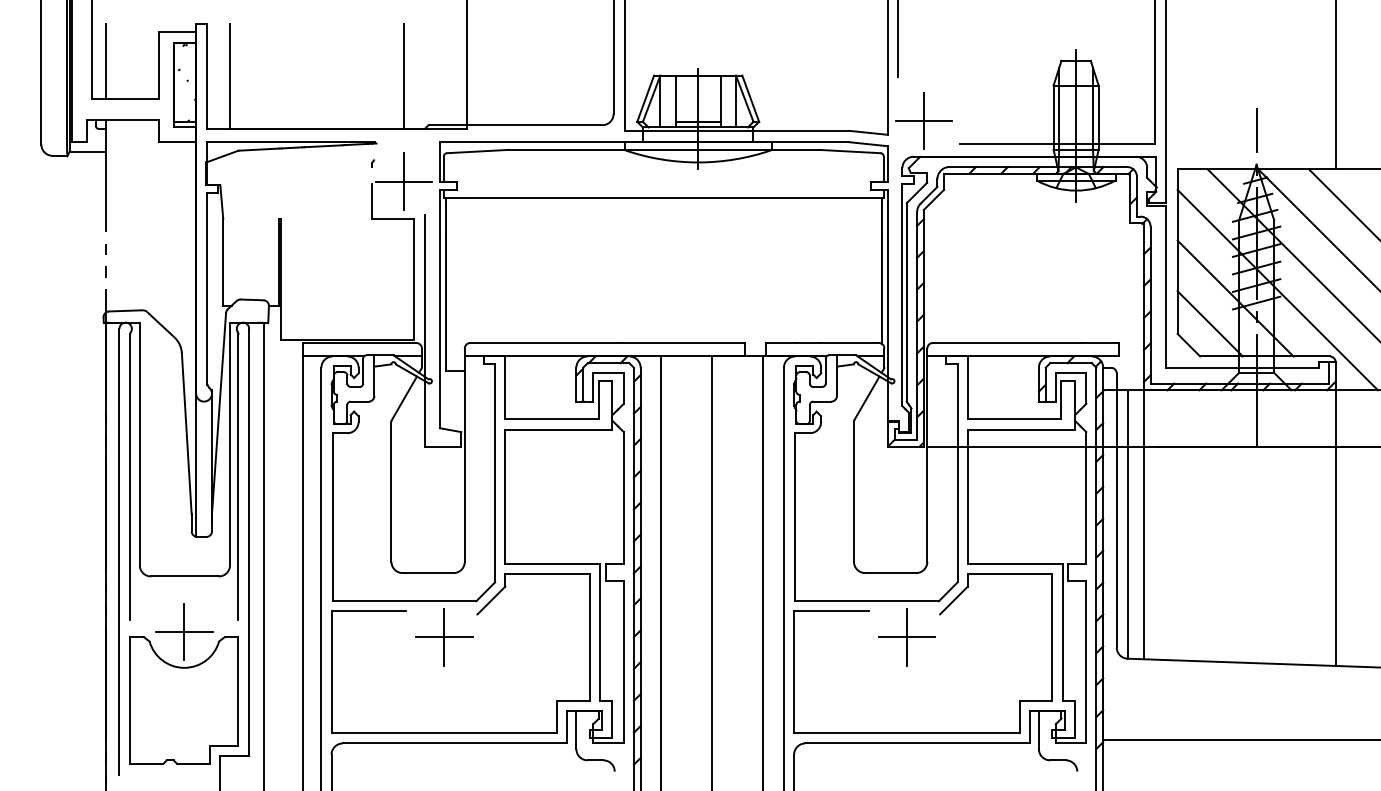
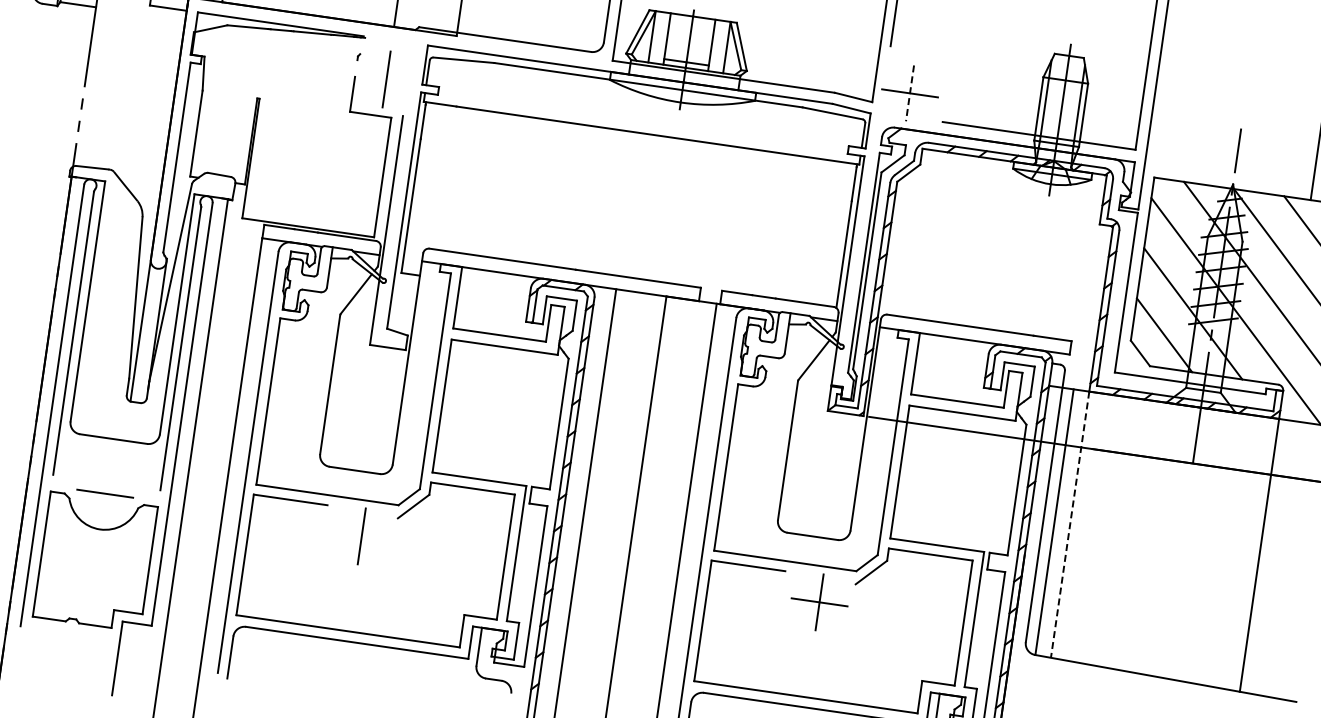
line: (923, 121) -> (909, 94), solid -> dashed
line: (403, 181) -> (386, 79), removed
line: (1143, 525) -> (1069, 525), solid -> dashed
line: (184, 631) -> (105, 493), removed
line: (444, 637) -> (361, 536), removed

